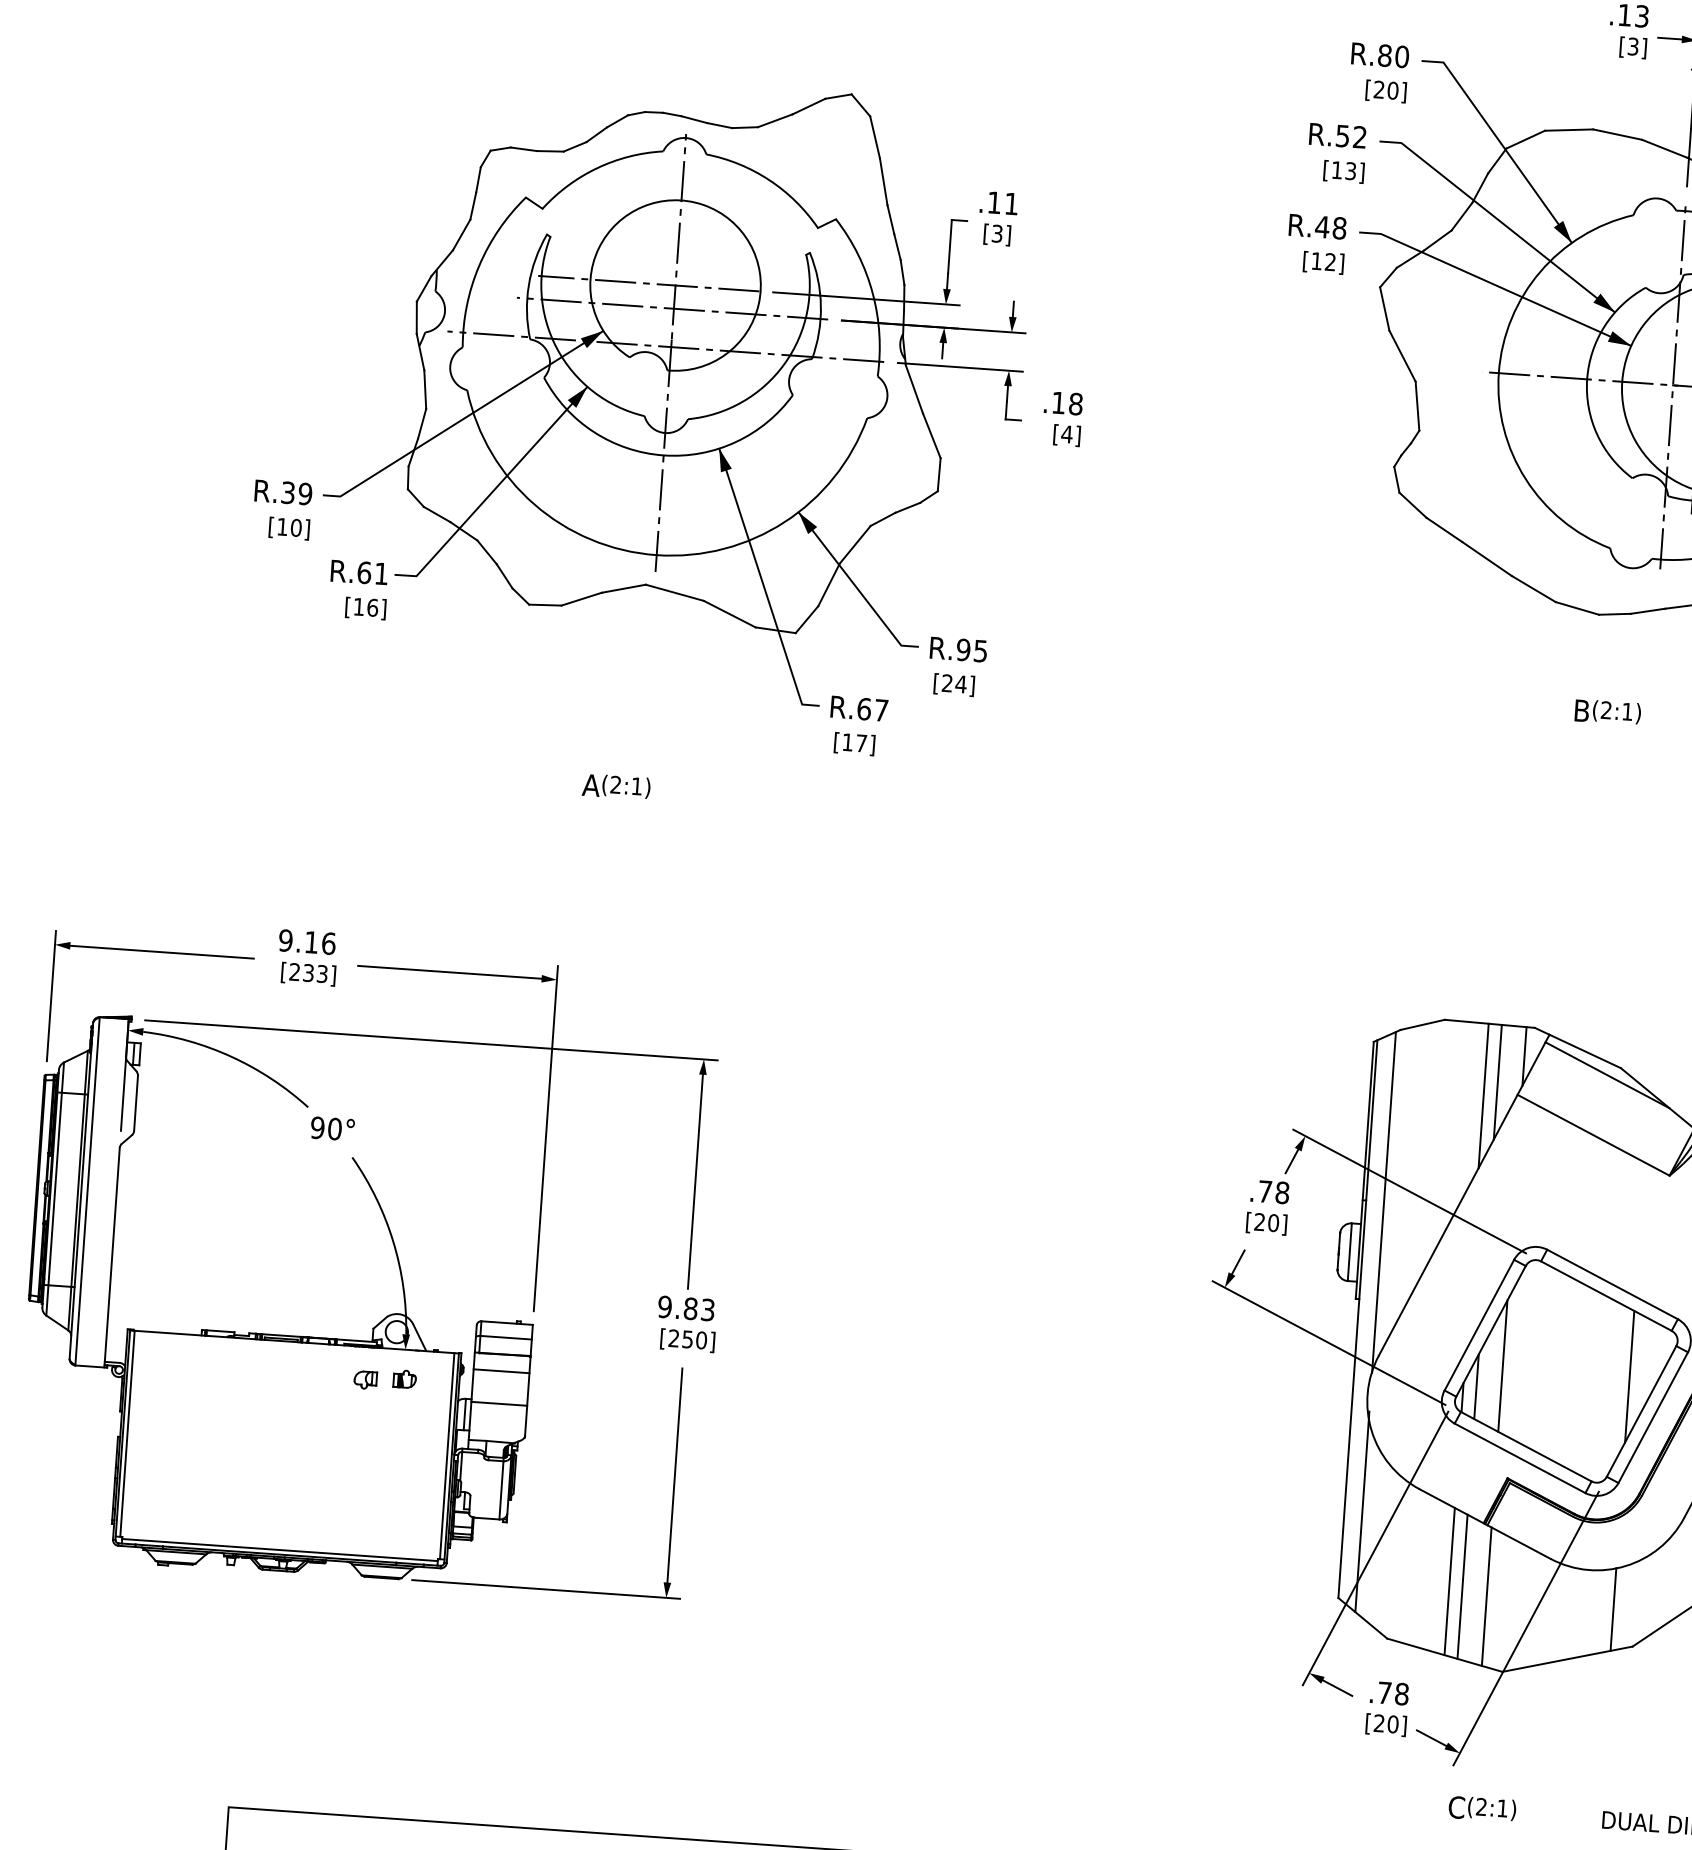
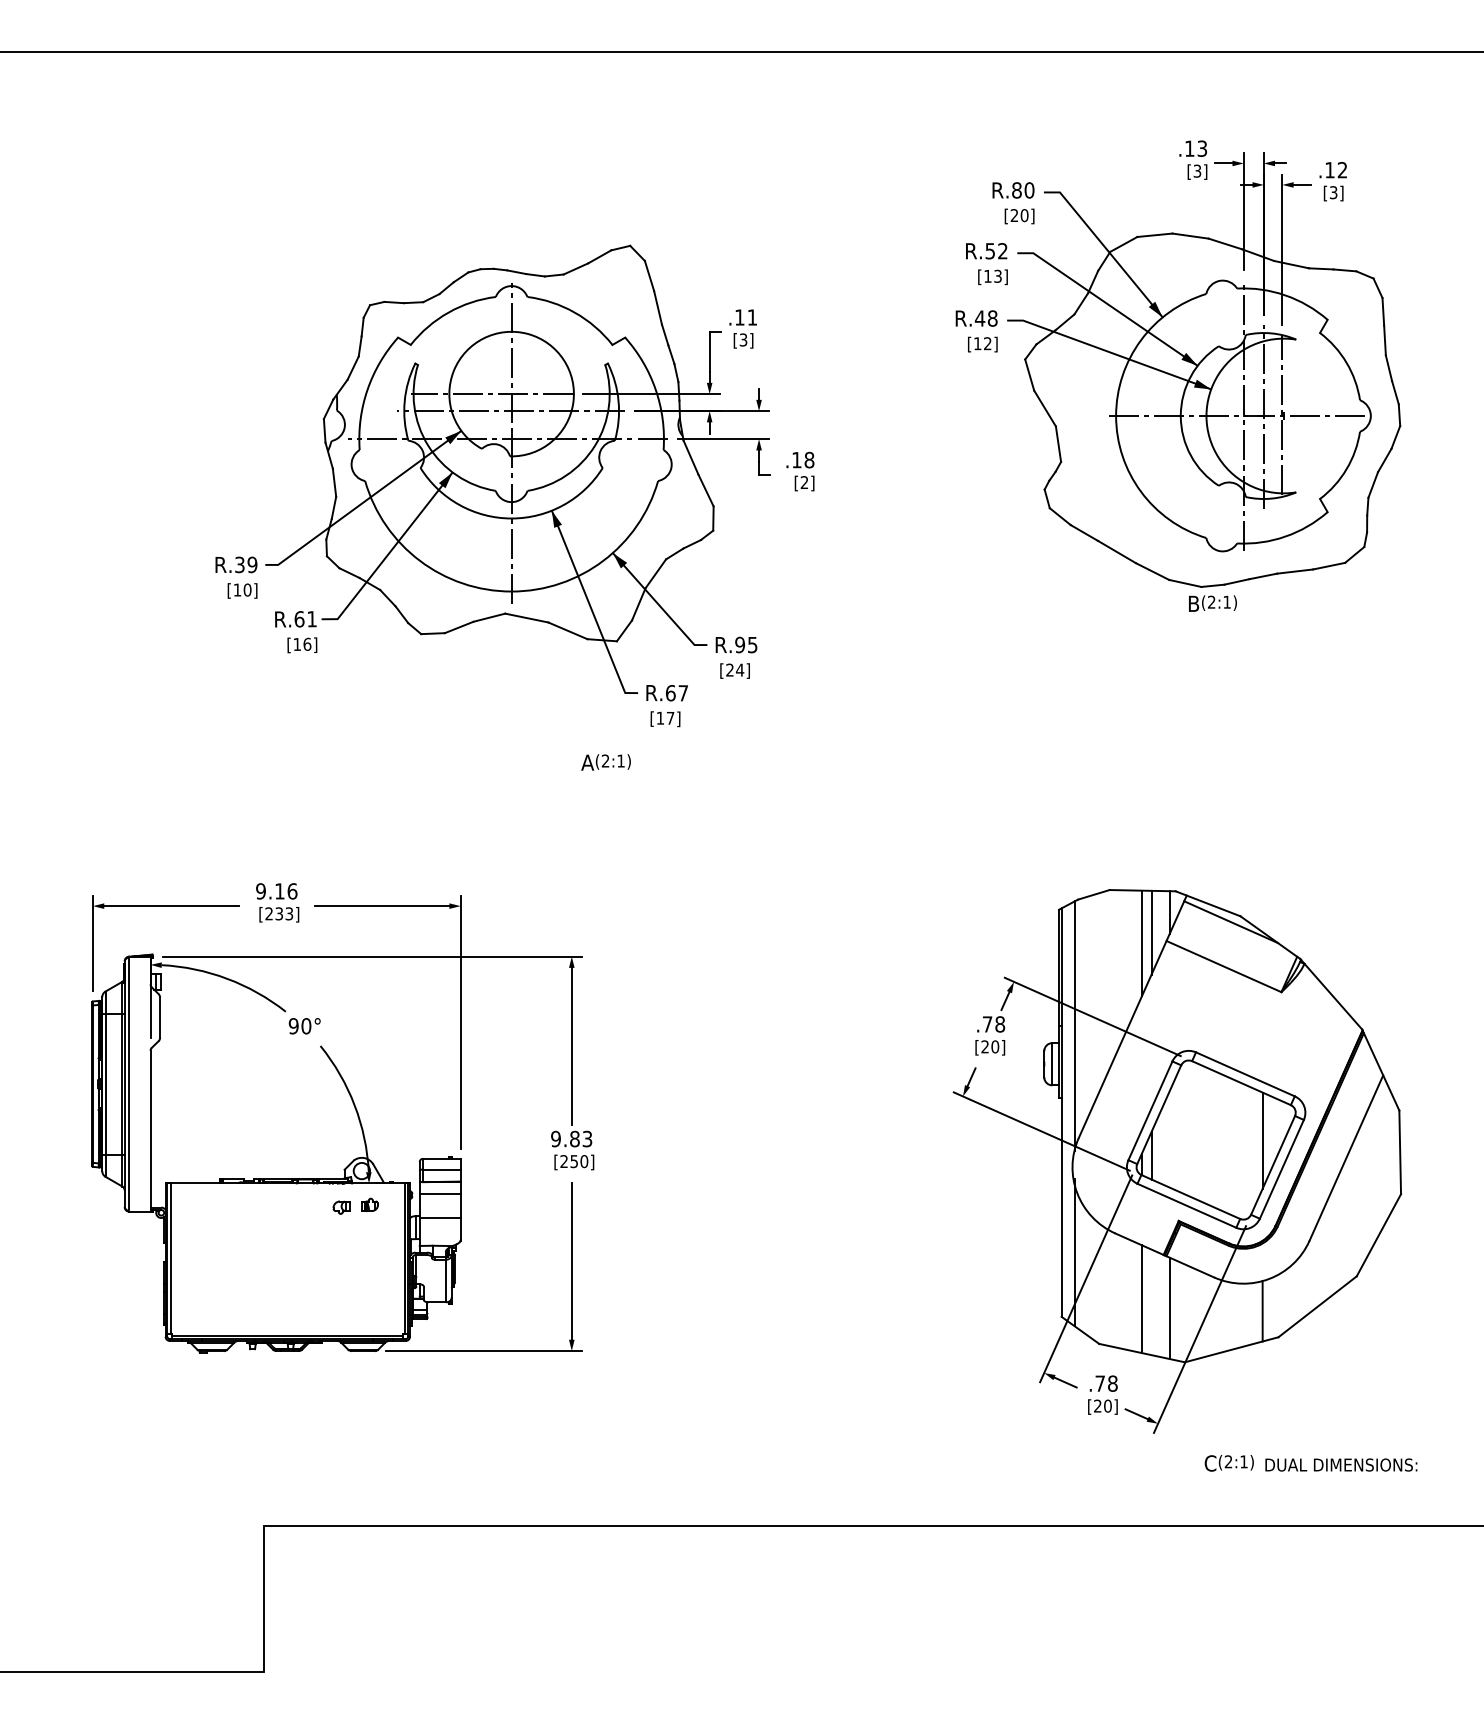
text: (1066, 434) -> (804, 482), [4] -> [2]
text: (1607, 712) -> (1212, 603), moved
text: (615, 786) -> (605, 762), moved
line: (1502, 1366) -> (1169, 1139), removed
line: (1462, 1587) -> (1151, 1302), removed
text: (1481, 1809) -> (1228, 1463), moved

